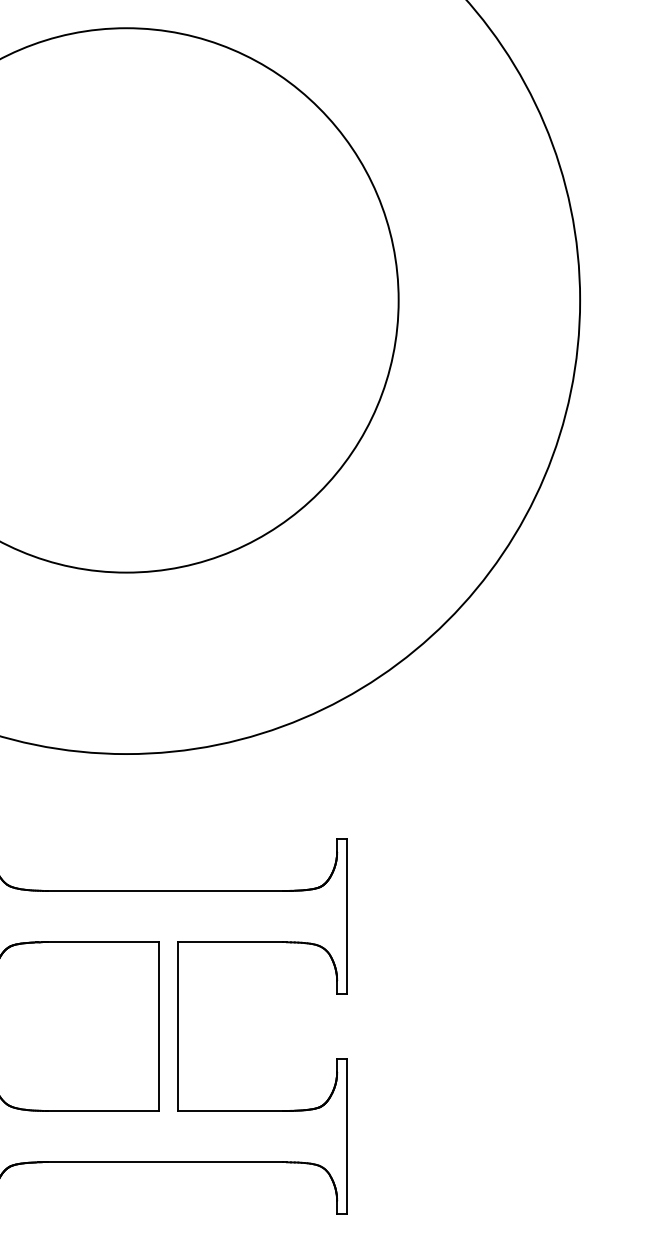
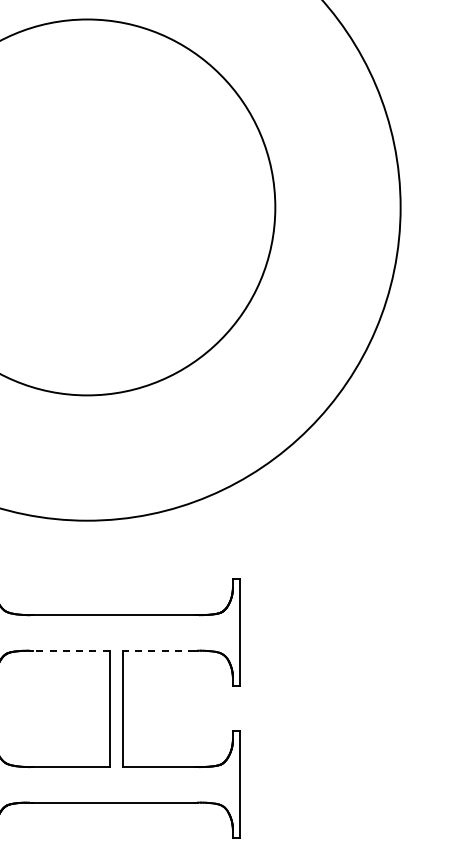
line: (103, 942) -> (71, 650), solid -> dashed
line: (230, 942) -> (159, 650), solid -> dashed

